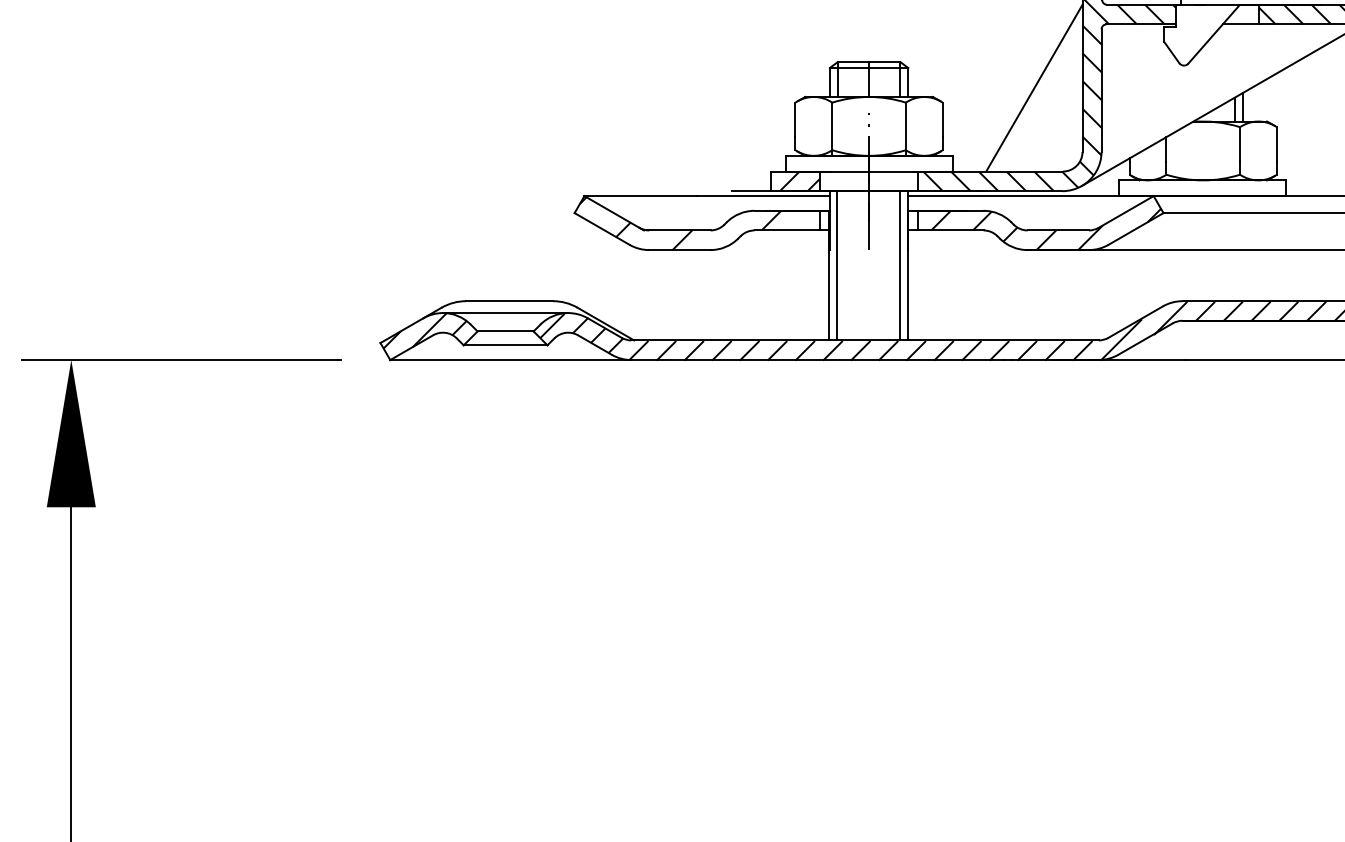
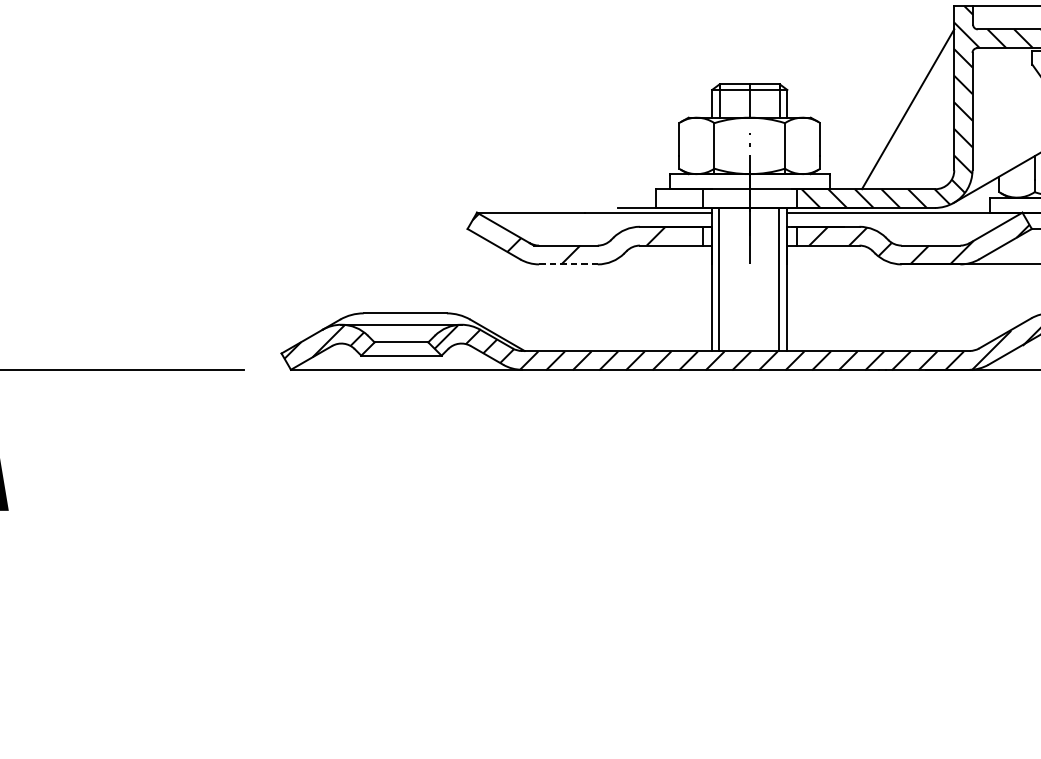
hatch: (795, 181) -> (679, 198), removed
line: (679, 250) -> (568, 264), solid -> dashed

